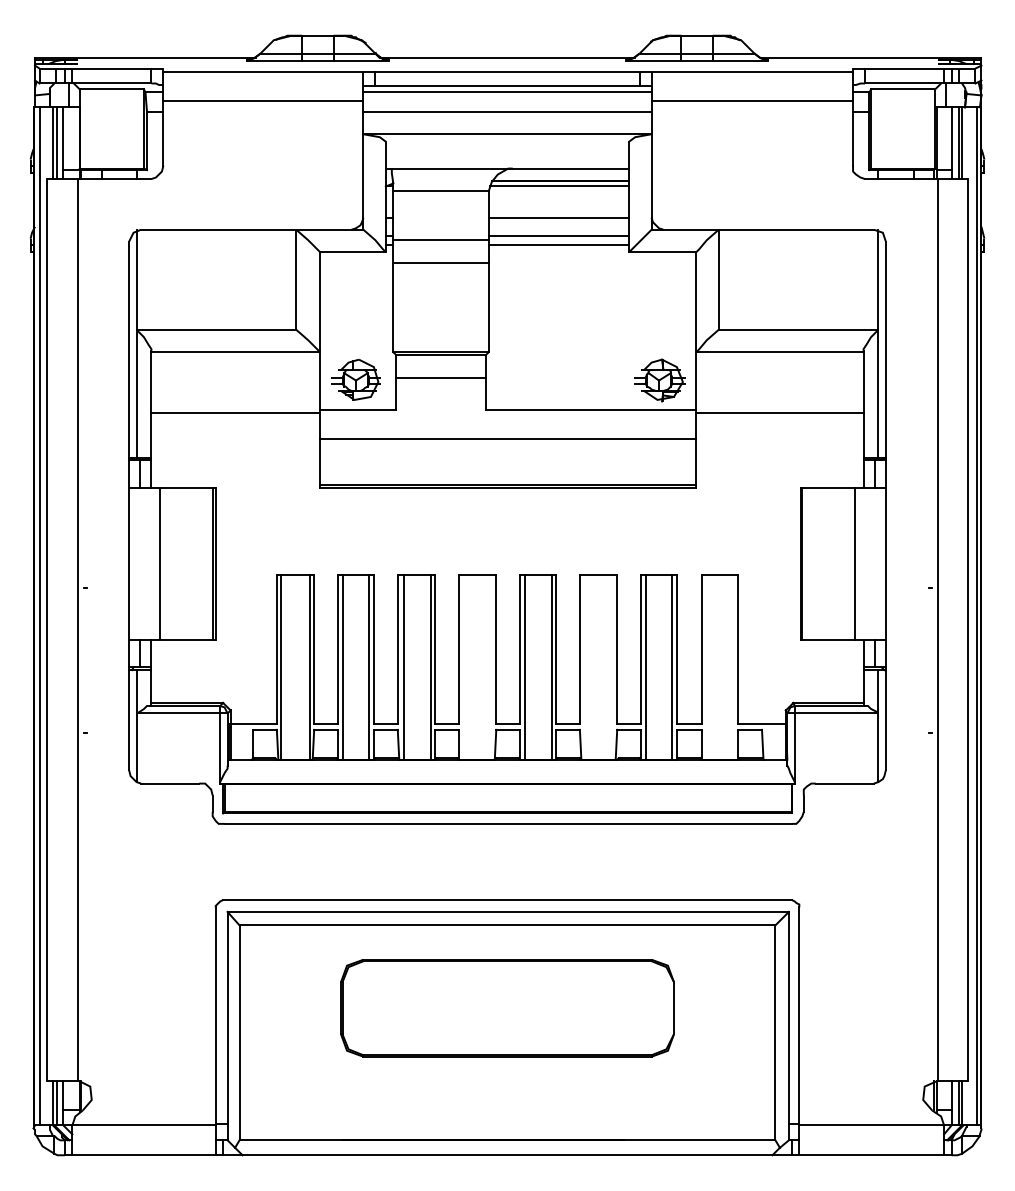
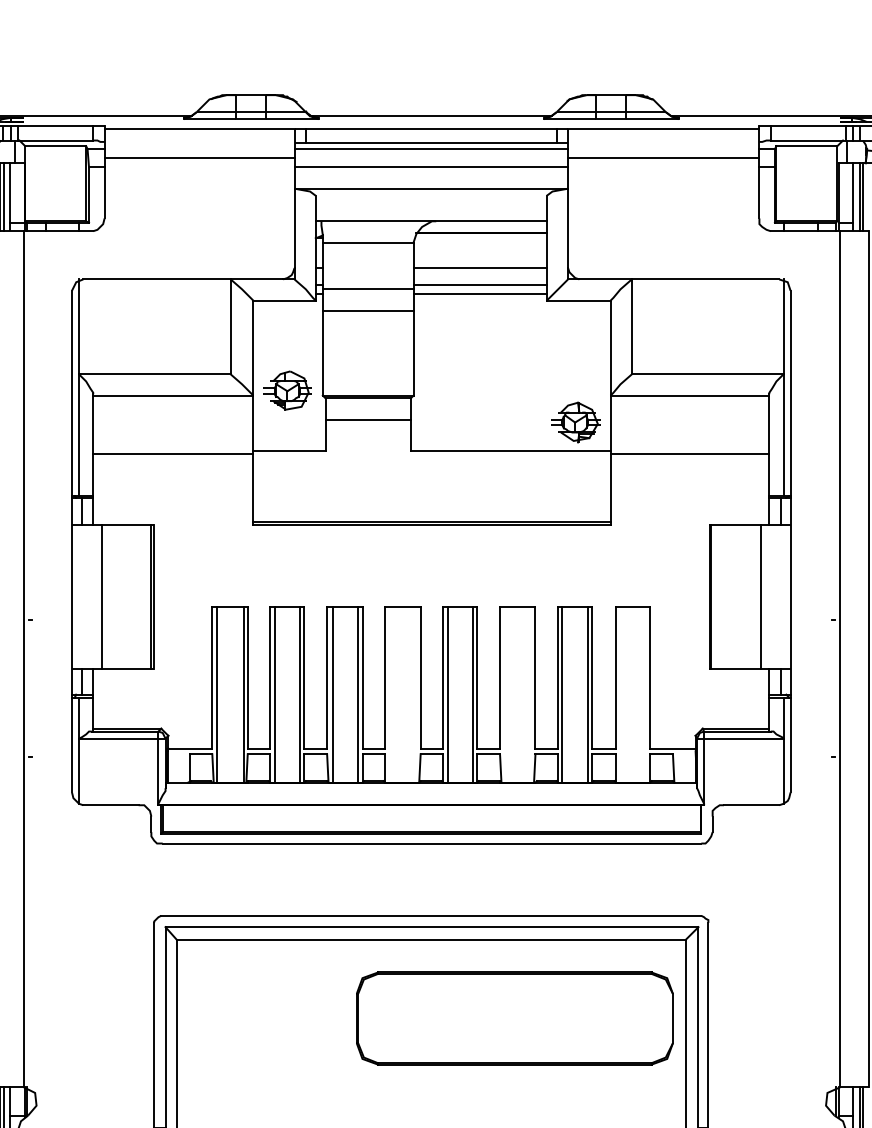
line: (559, 186) -> (480, 238), removed
part: (355, 379) -> (286, 390), moved
line: (508, 438) -> (432, 477), removed
part: (507, 1008) -> (514, 1018), moved

